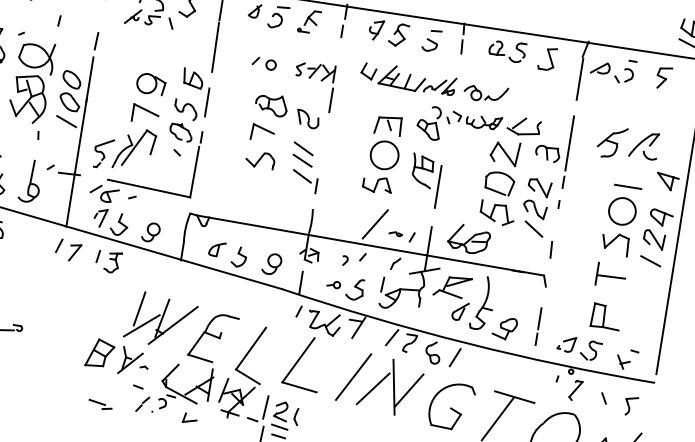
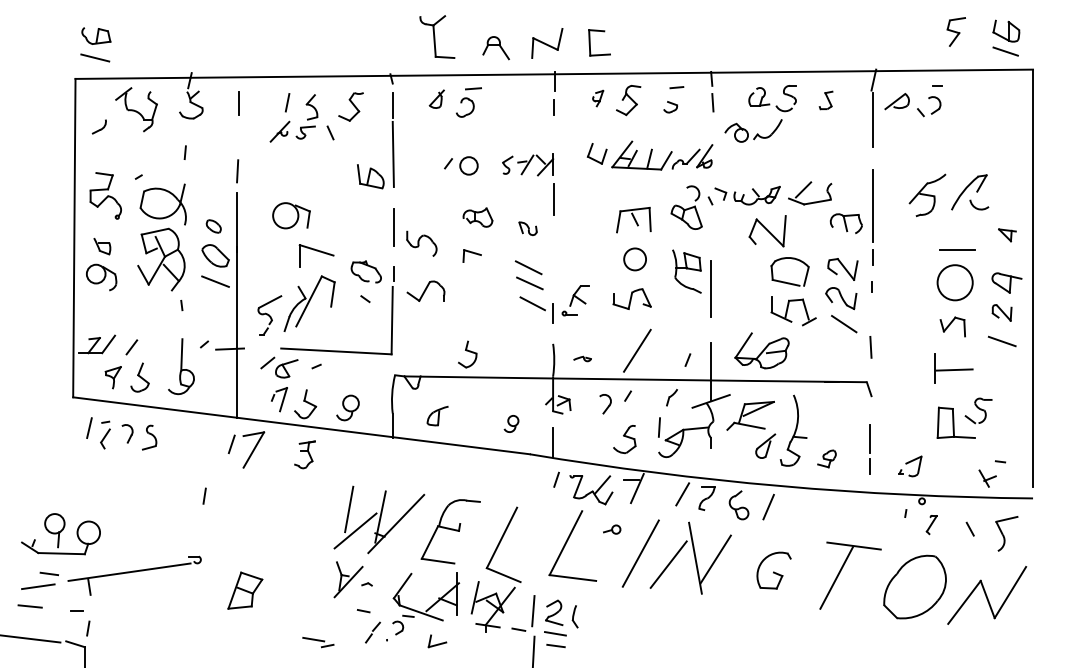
part: (309, 21) -> (575, 300), moved
part: (375, 29) -> (597, 98), size x0.6
part: (429, 44) -> (670, 106), size x0.7
part: (546, 58) -> (825, 100), size x0.6
circle: (271, 64) -> (469, 165), size x1.4
part: (663, 77) -> (955, 31), moved
part: (192, 78) -> (370, 176), moved
part: (71, 79) -> (213, 226), size x0.6
part: (151, 84) -> (291, 215), moved
part: (485, 93) -> (753, 130), moved
part: (271, 104) -> (477, 217), size x0.7
part: (185, 109) -> (421, 243), moved
part: (307, 119) -> (527, 228), size x0.6
part: (262, 132) -> (471, 255), size x0.6
part: (504, 153) -> (767, 231), moved
circle: (384, 155) -> (634, 259), size x0.6
part: (260, 159) -> (425, 290), moved
part: (667, 182) -> (1007, 235), size x0.6
part: (395, 233) -> (582, 358), moved
part: (653, 239) -> (1001, 312), size x0.7
part: (615, 243) -> (952, 326), size x0.7
part: (74, 253) -> (253, 450), size x1.6
line: (98, 256) -> (204, 495), moved
part: (239, 257) -> (467, 354), moved
part: (344, 260) -> (605, 404), size x1.6
part: (271, 263) -> (511, 423), size x0.6
part: (334, 284) -> (612, 529), moved
part: (504, 328) -> (826, 458), size x0.6
part: (591, 350) -> (978, 410), moved
part: (100, 353) -> (245, 590), moved
part: (575, 390) -> (931, 524), size x0.7
part: (451, 405) -> (773, 570), size x0.6
part: (630, 406) -> (1006, 533), size x1.4

